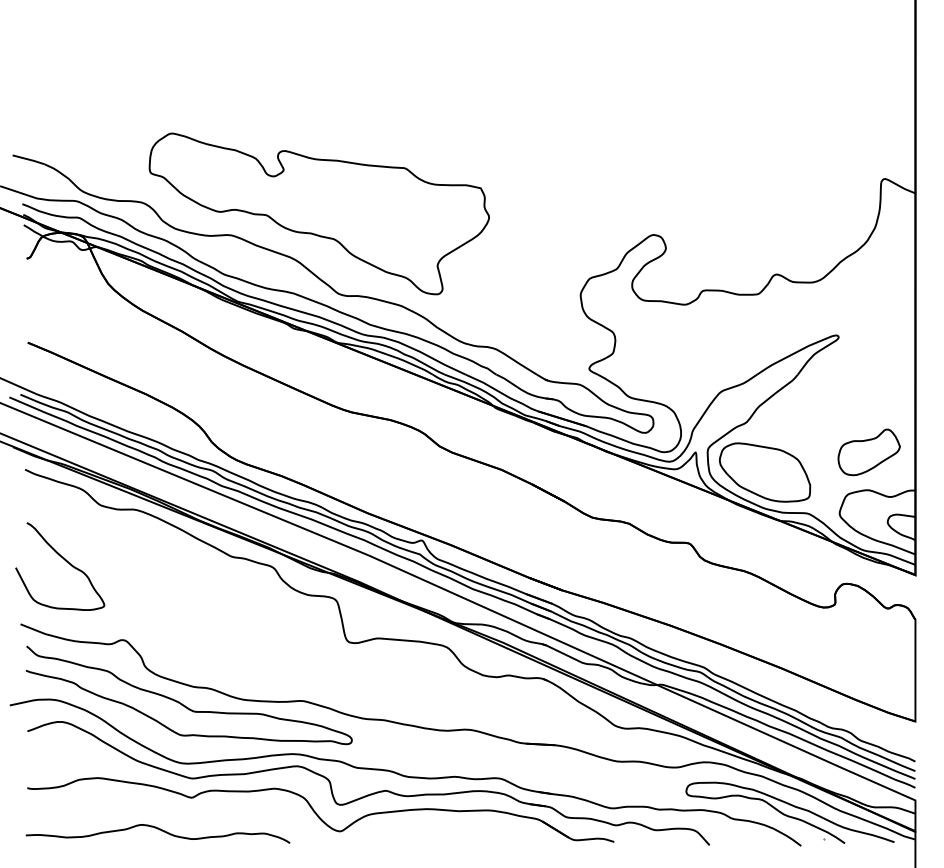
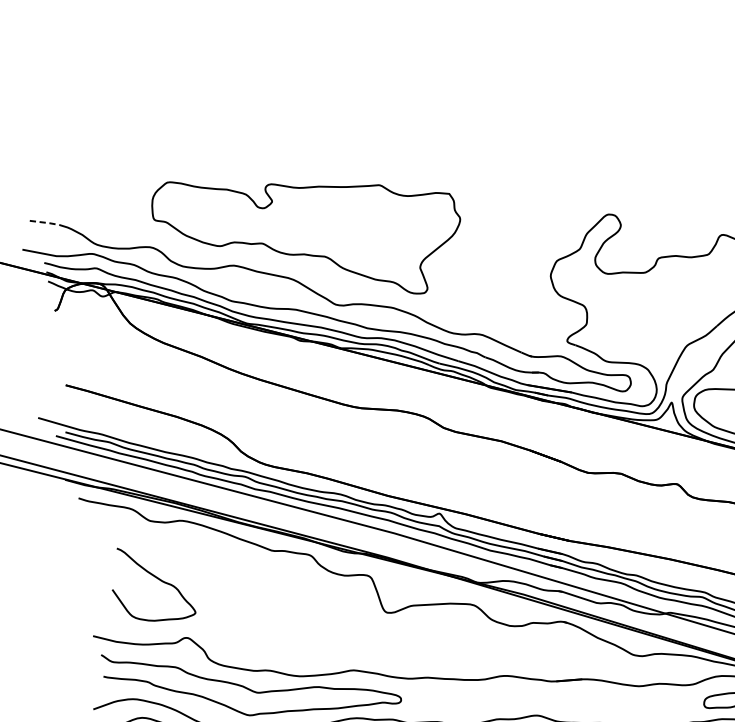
line: (29, 159) -> (45, 222), solid -> dashed
curve: (65, 561) -> (155, 578), moved

